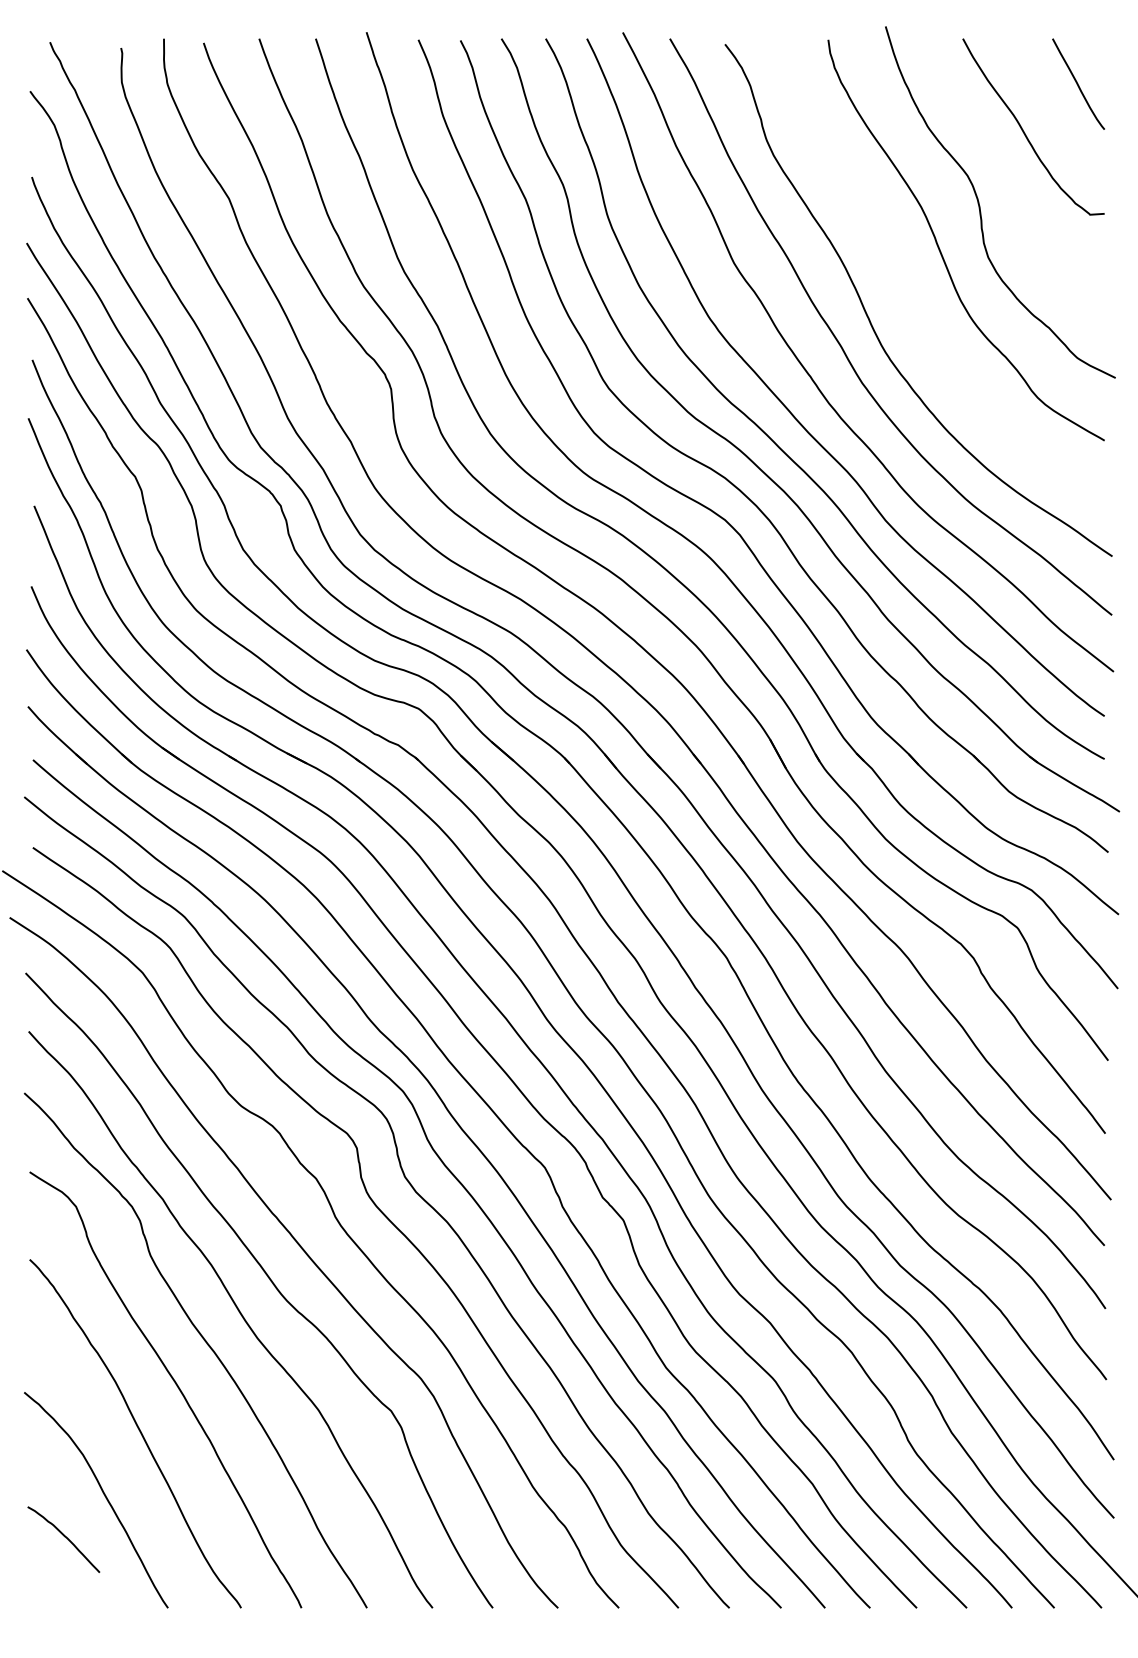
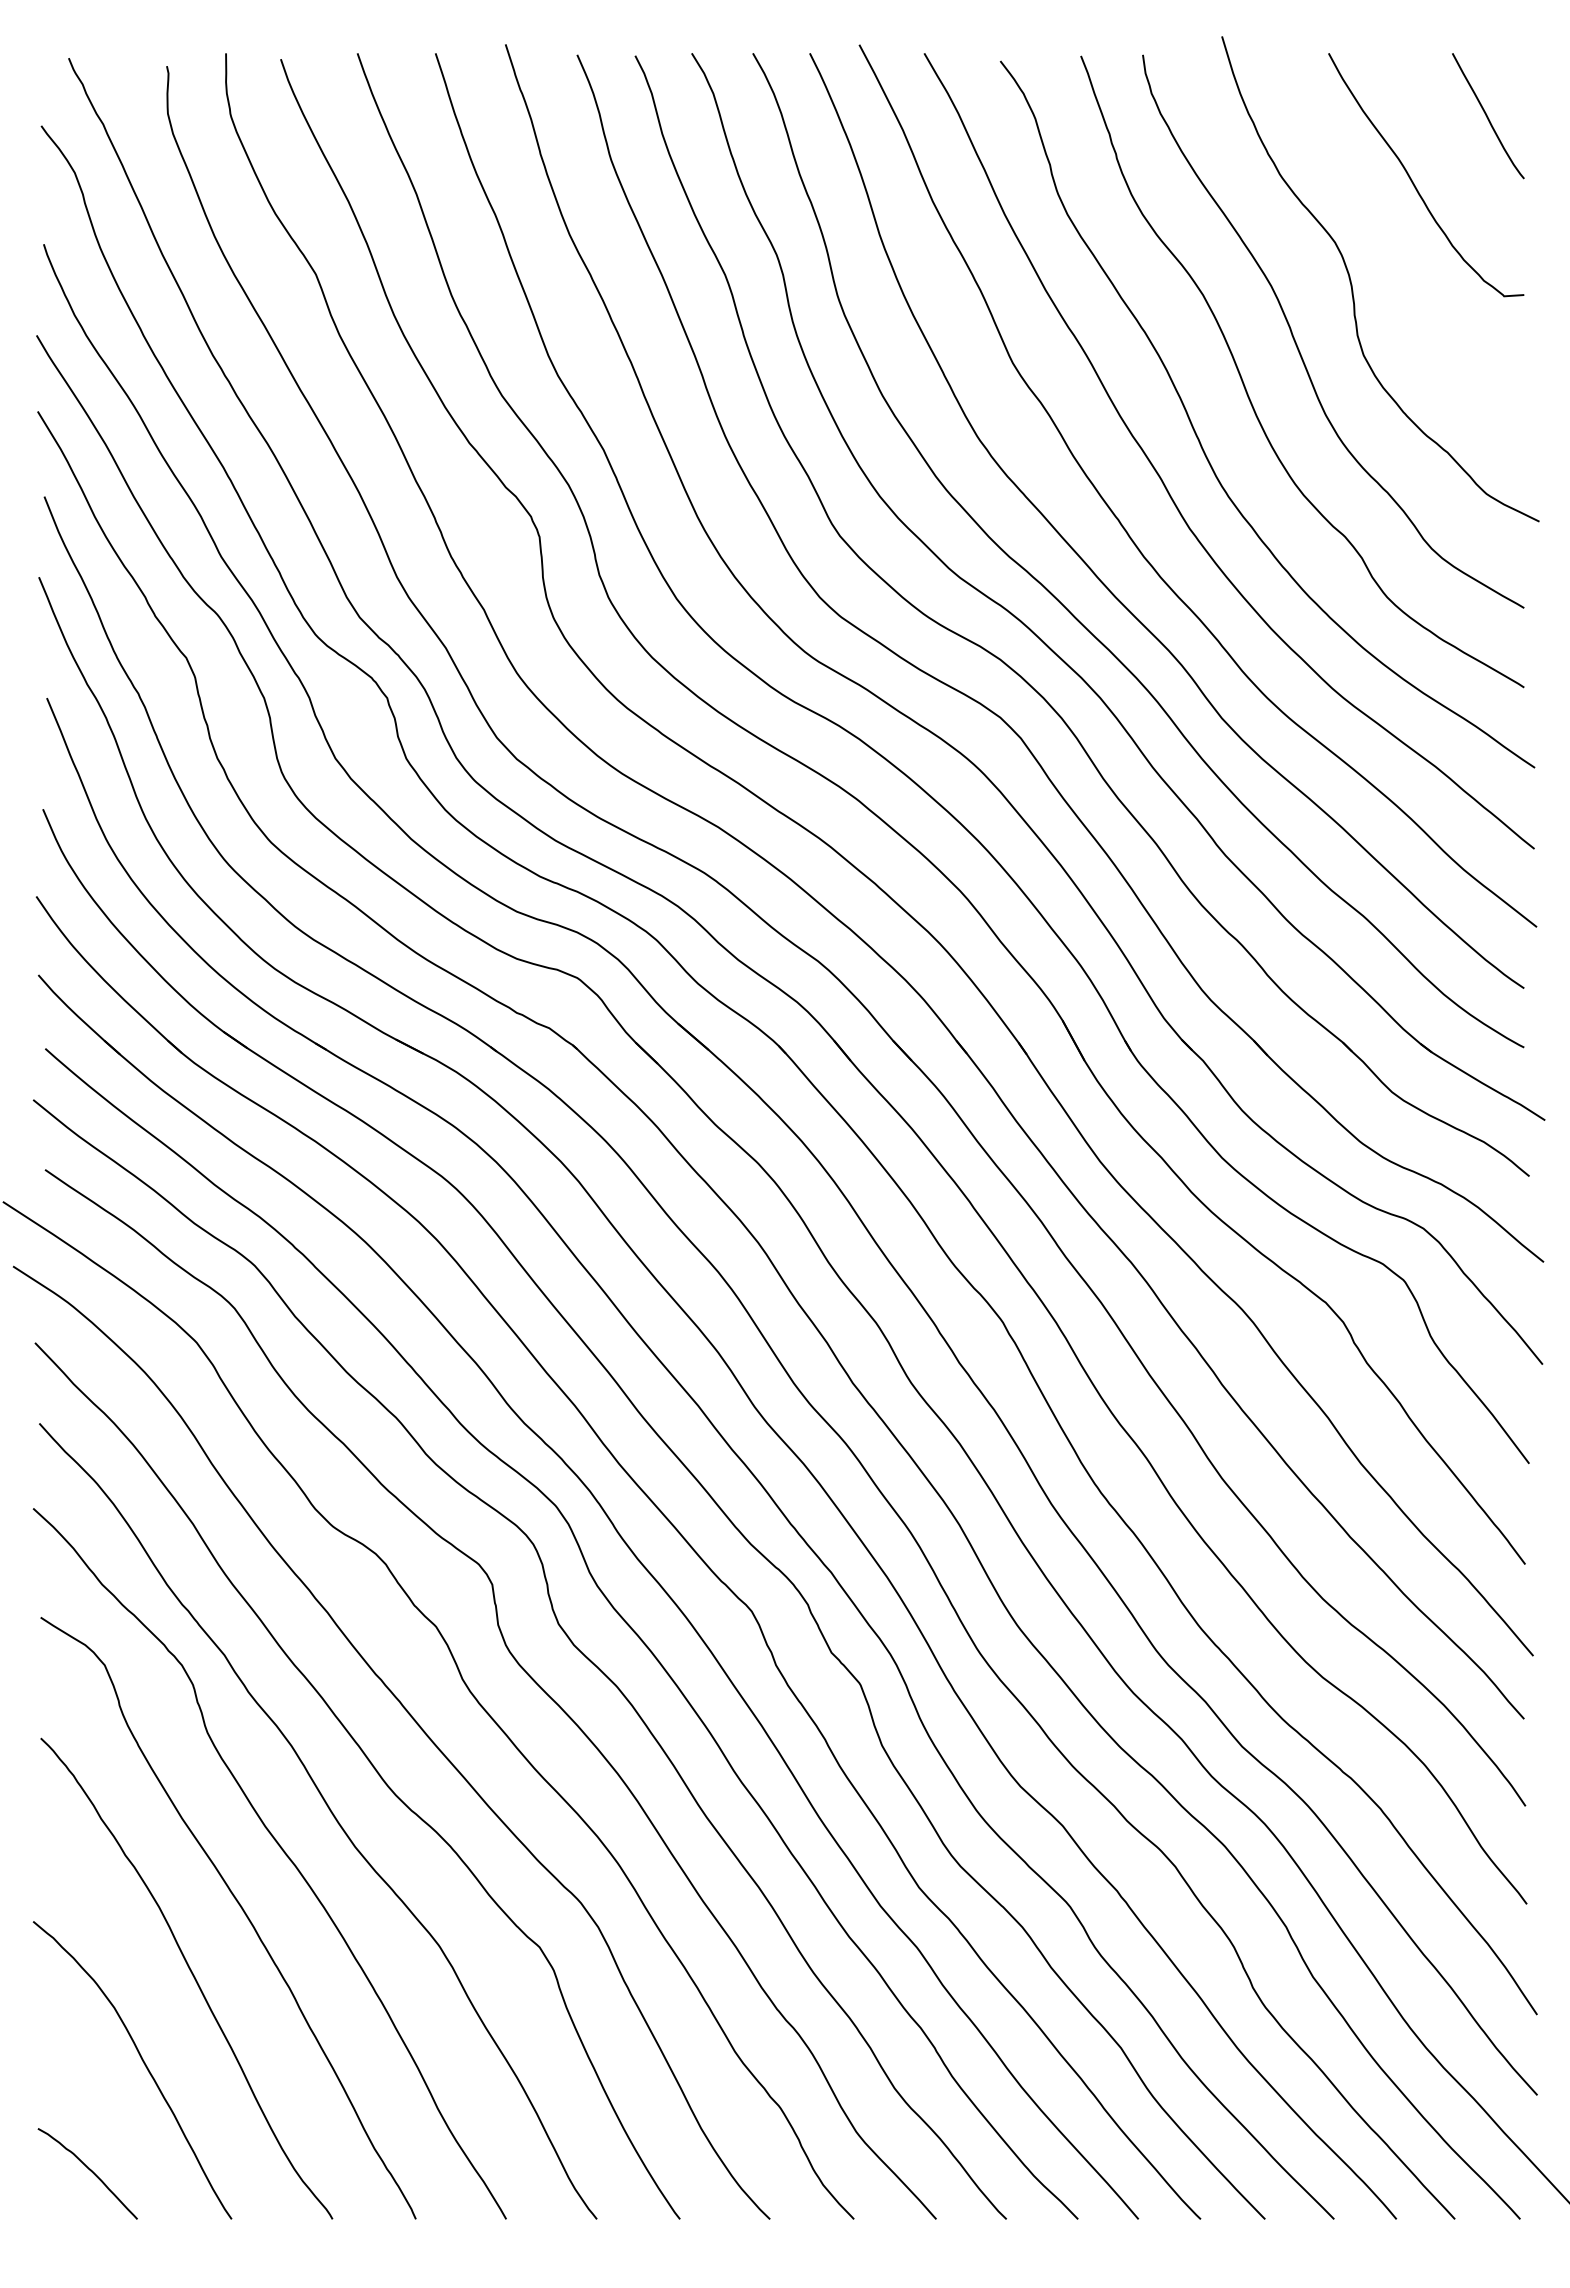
curve: (904, 285) -> (1248, 393), added
curve: (65, 1537) -> (89, 2170), moved

